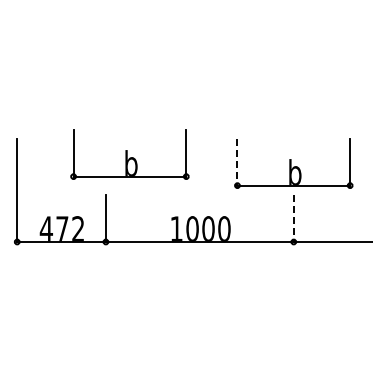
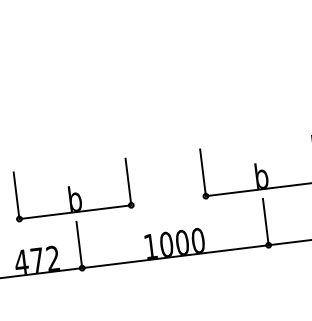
part: (129, 154) -> (72, 190), moved
line: (237, 162) -> (203, 173), dashed -> solid
line: (293, 219) -> (265, 222), dashed -> solid

